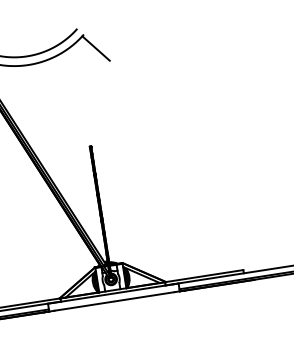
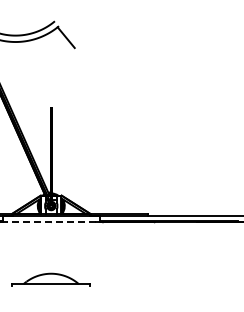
line: (113, 301) -> (50, 222), solid -> dashed

